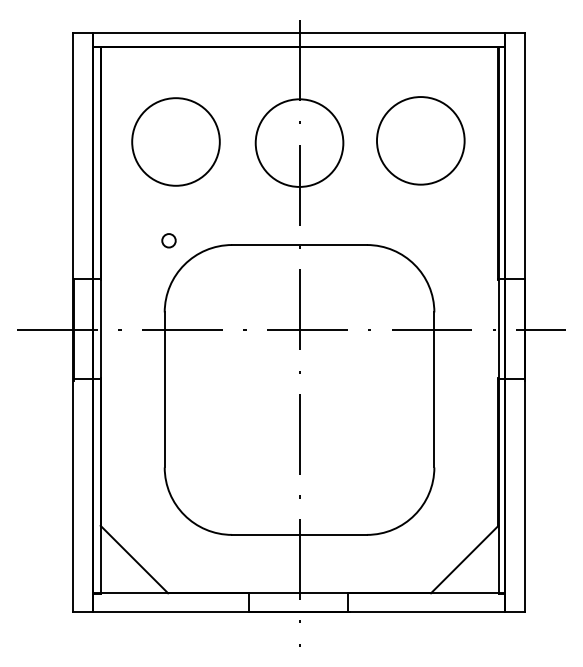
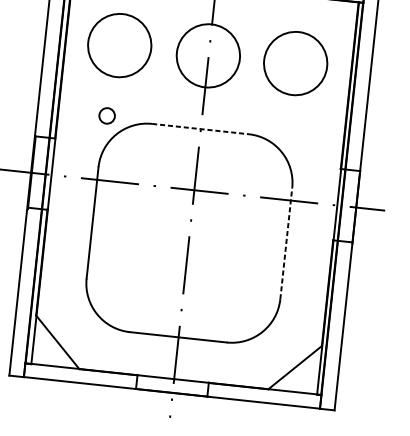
circle: (168, 240) -> (106, 115), size x1.6
line: (300, 245) -> (201, 129), solid -> dashed
line: (434, 389) -> (286, 243), solid -> dashed

